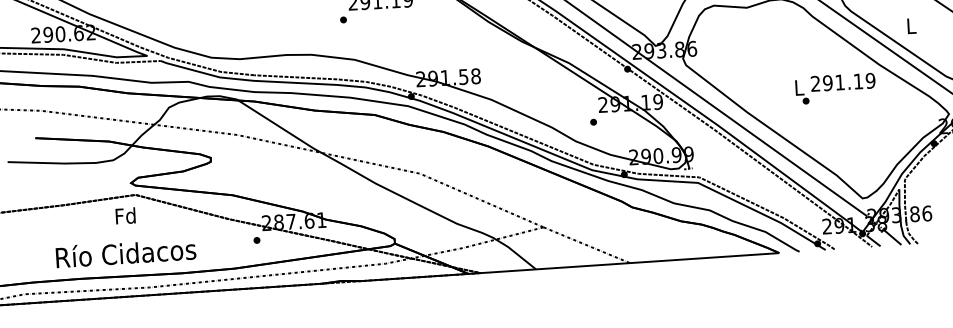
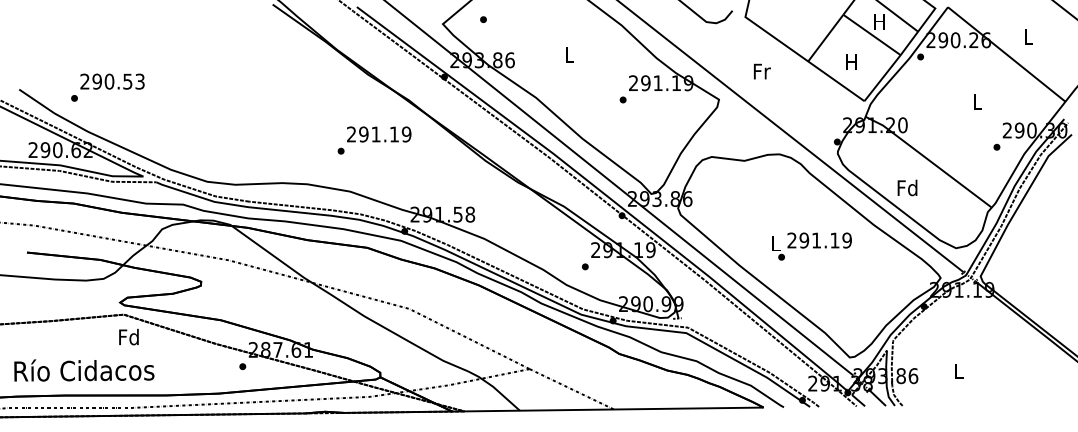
text: (911, 25) -> (907, 187), L -> Fd
text: (835, 88) -> (811, 246), moved
text: (125, 215) -> (128, 336), moved
text: (126, 253) -> (84, 370), moved

